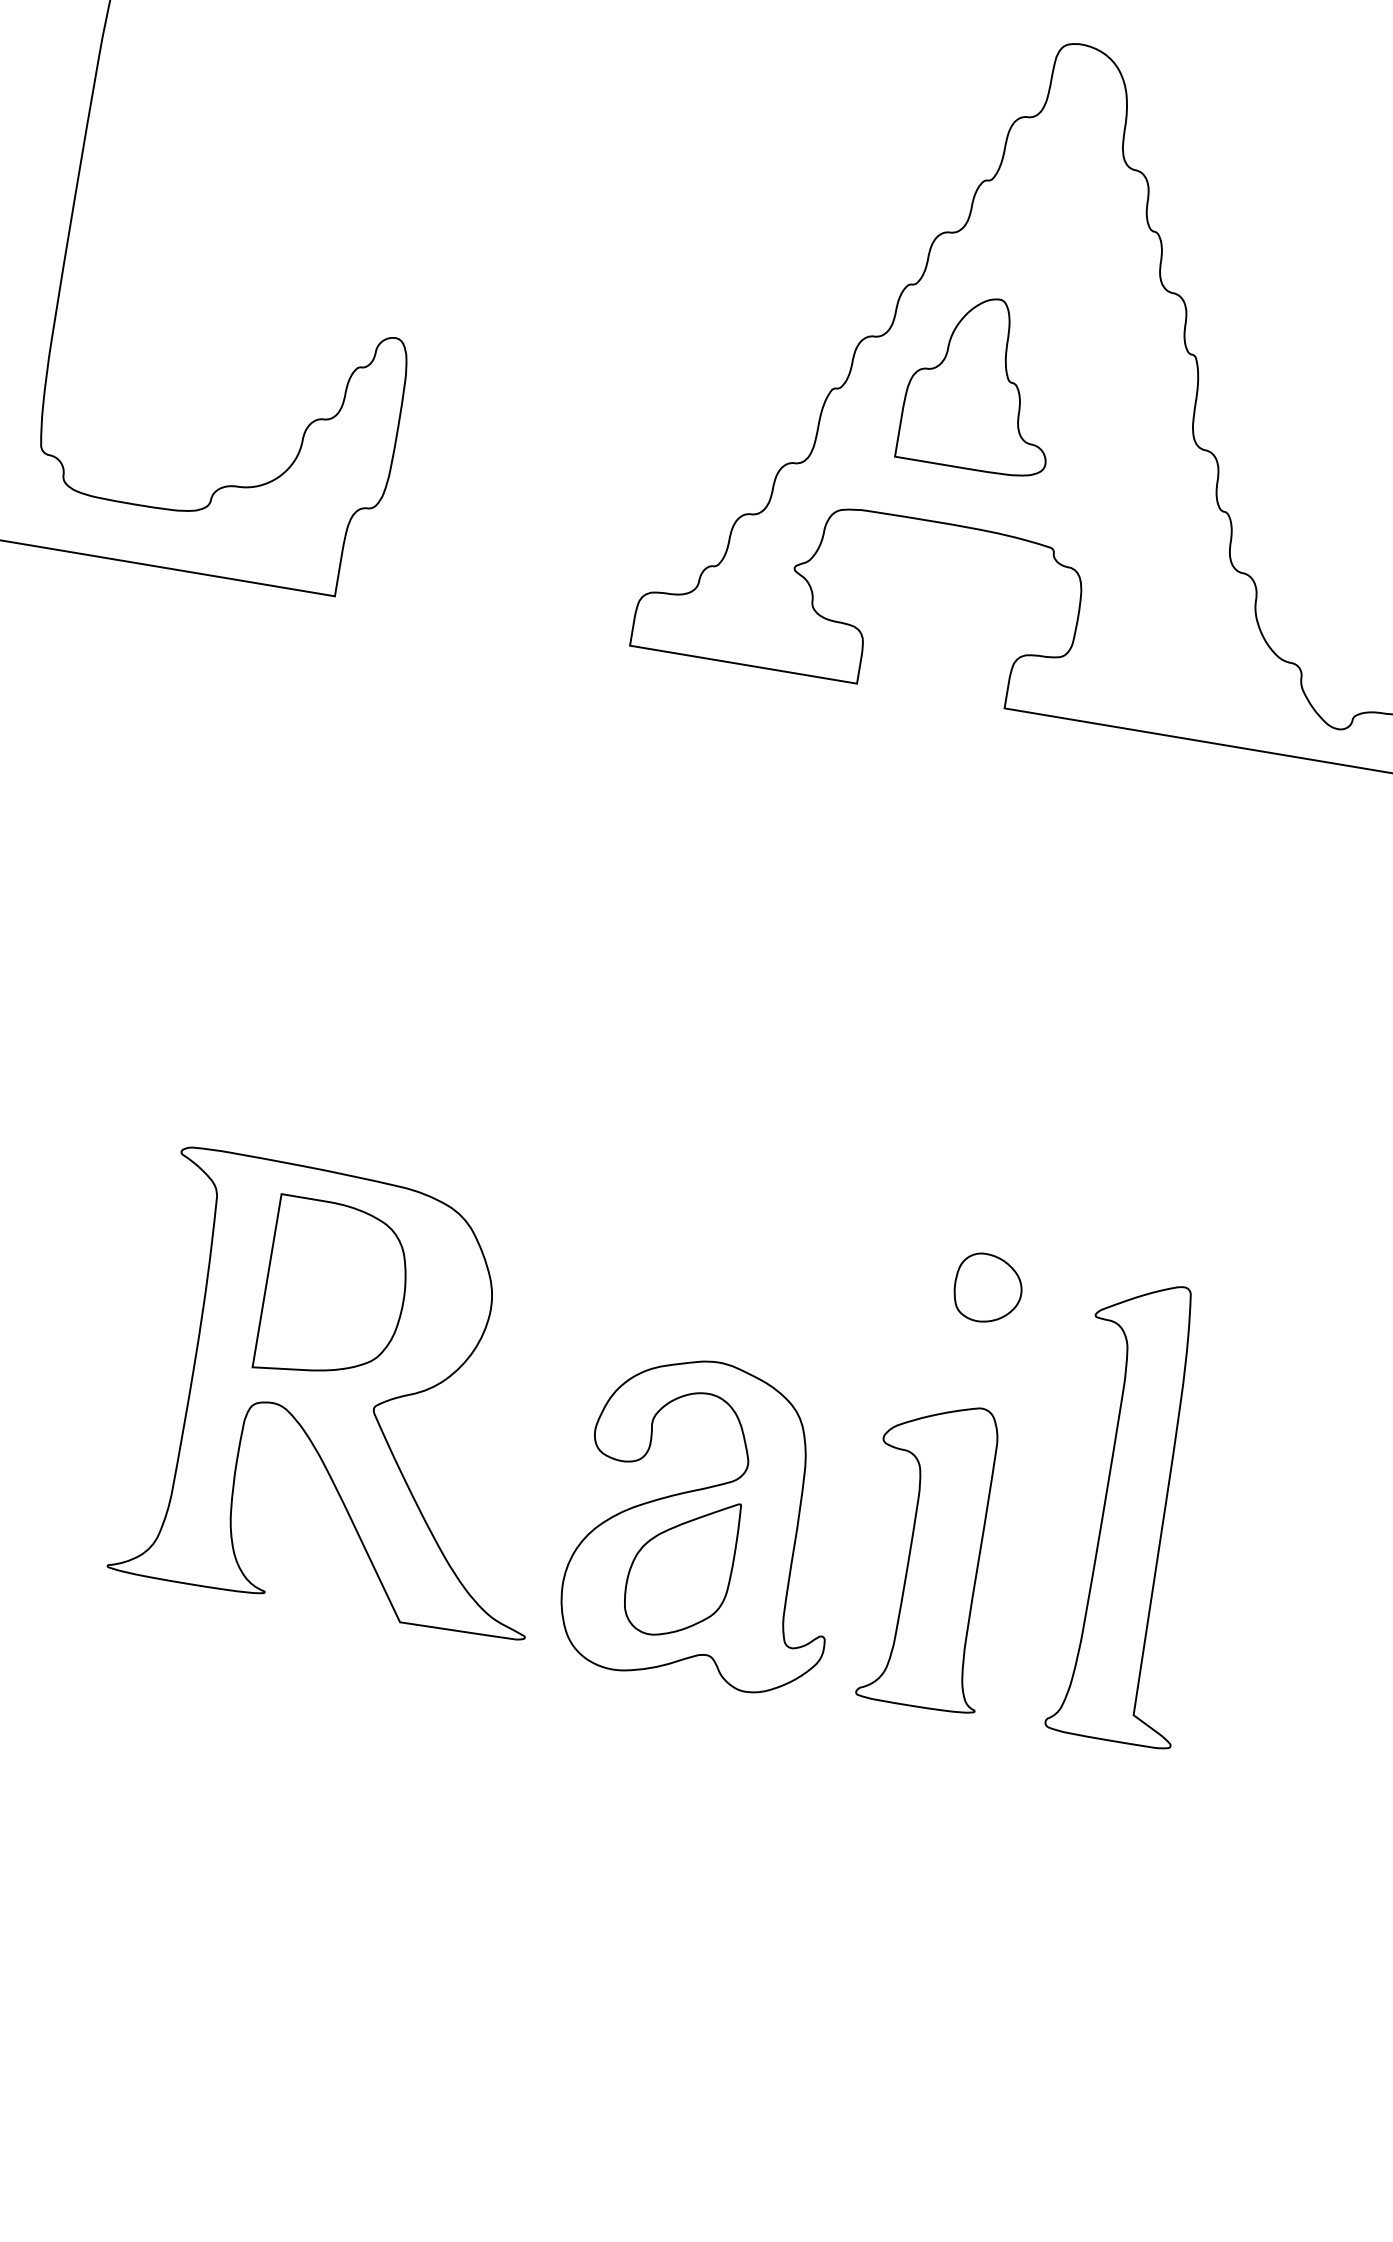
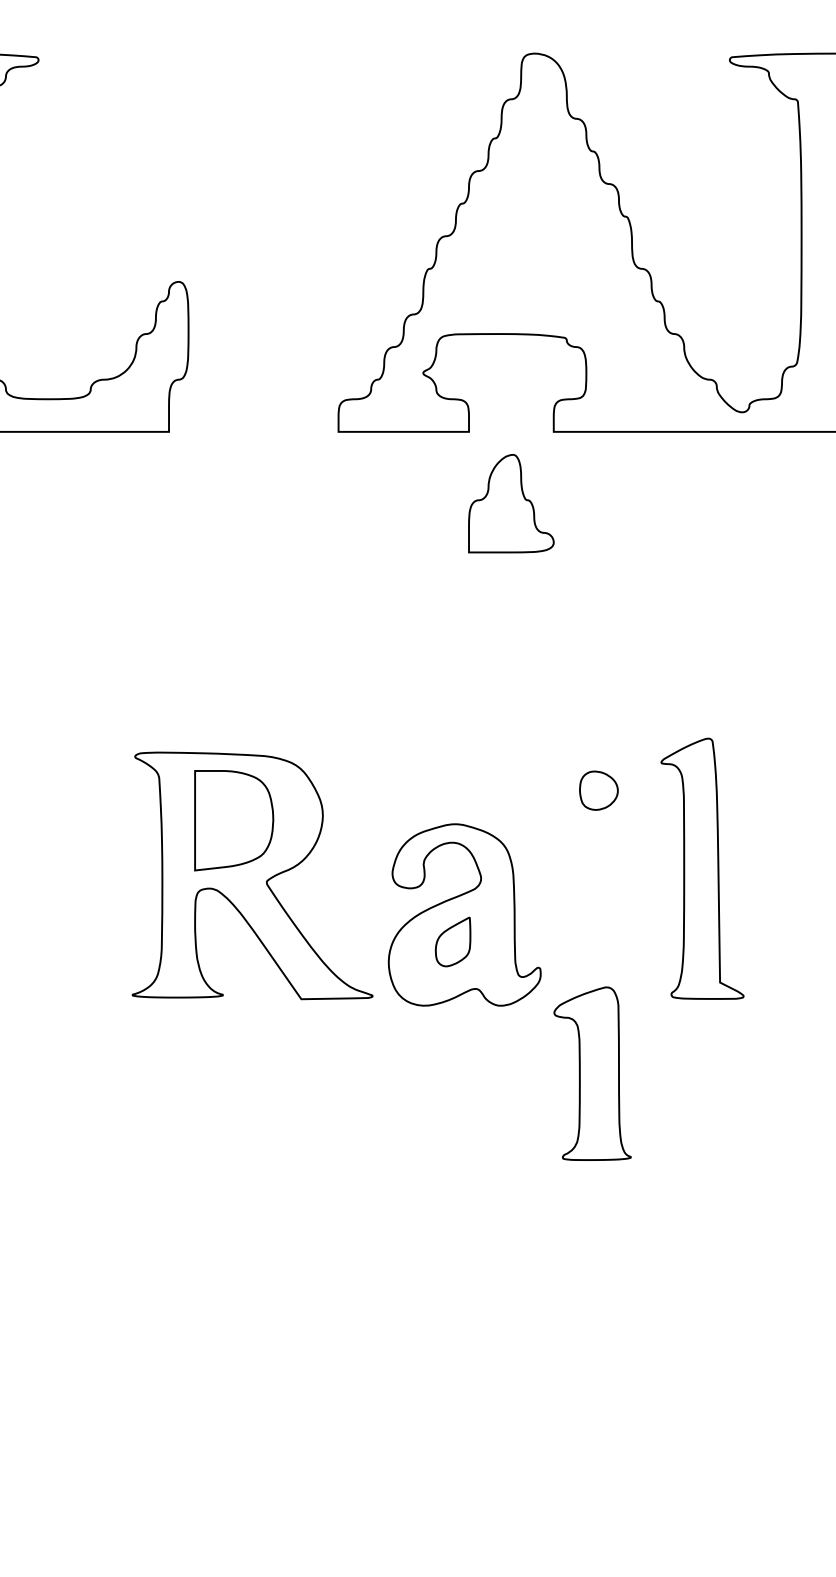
part: (983, 383) -> (511, 503), moved
part: (987, 1288) -> (598, 790), moved
part: (932, 1554) -> (592, 1073), moved
part: (679, 1565) -> (452, 941), size x0.6

